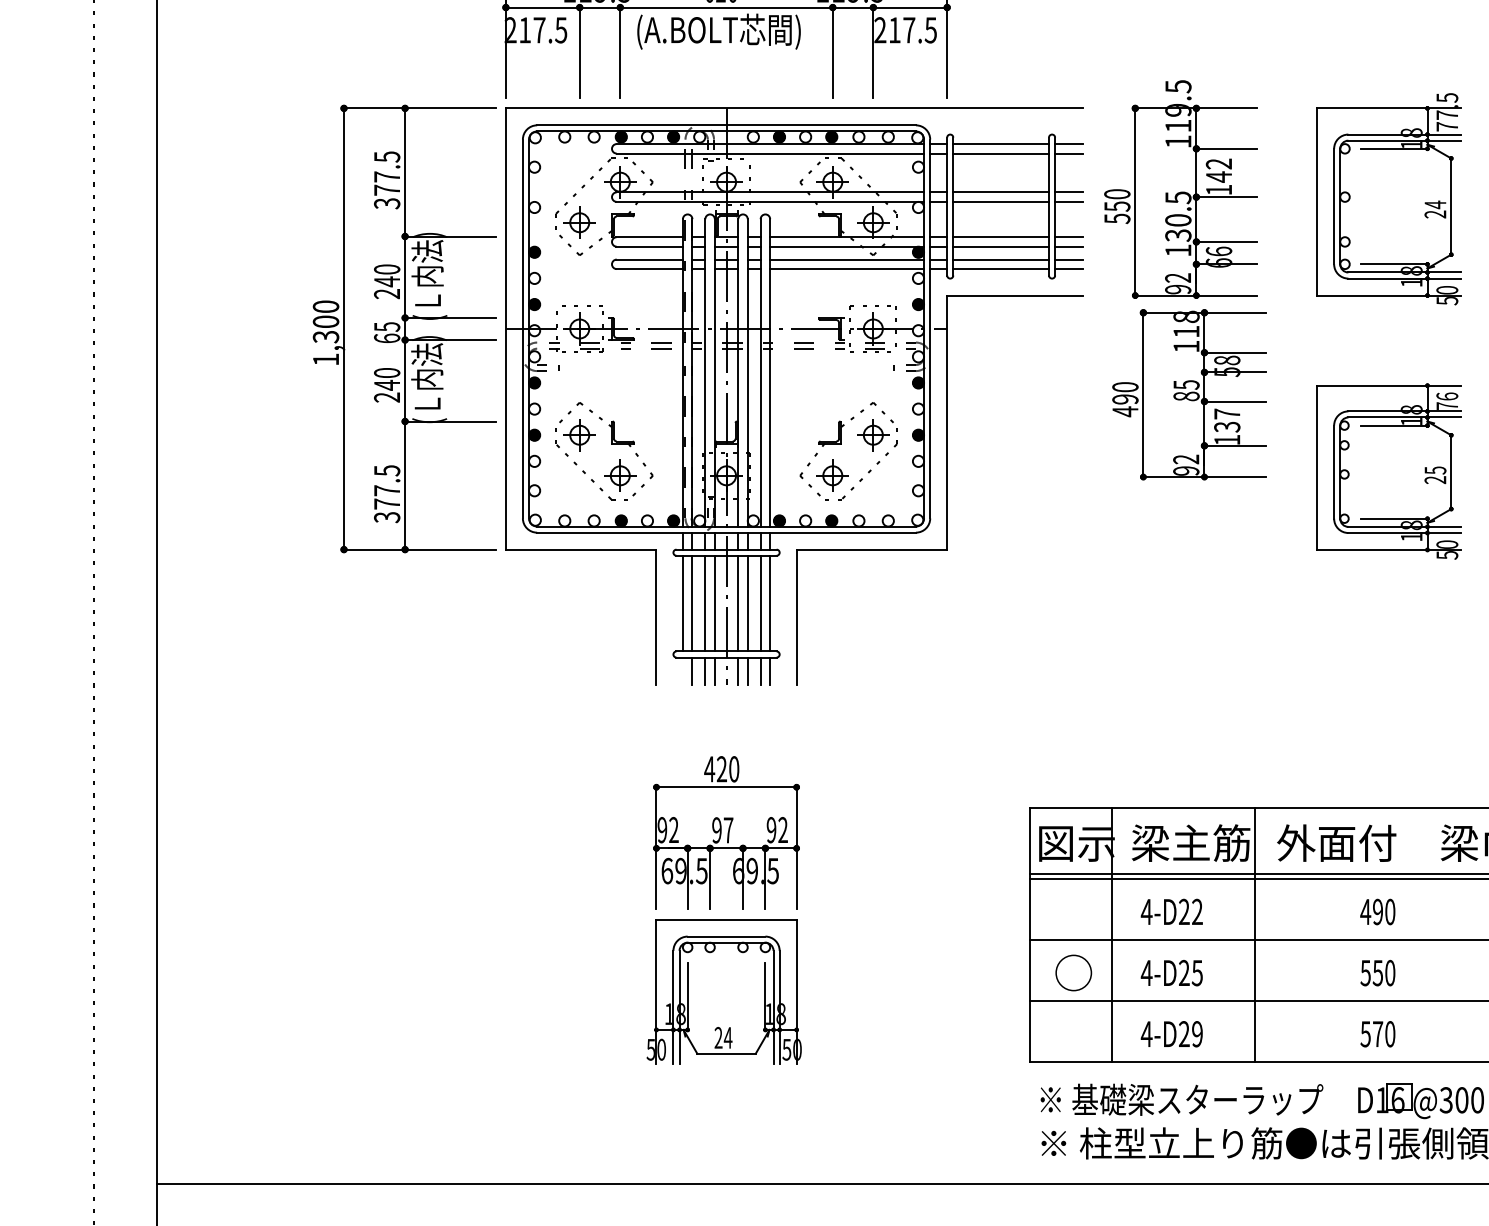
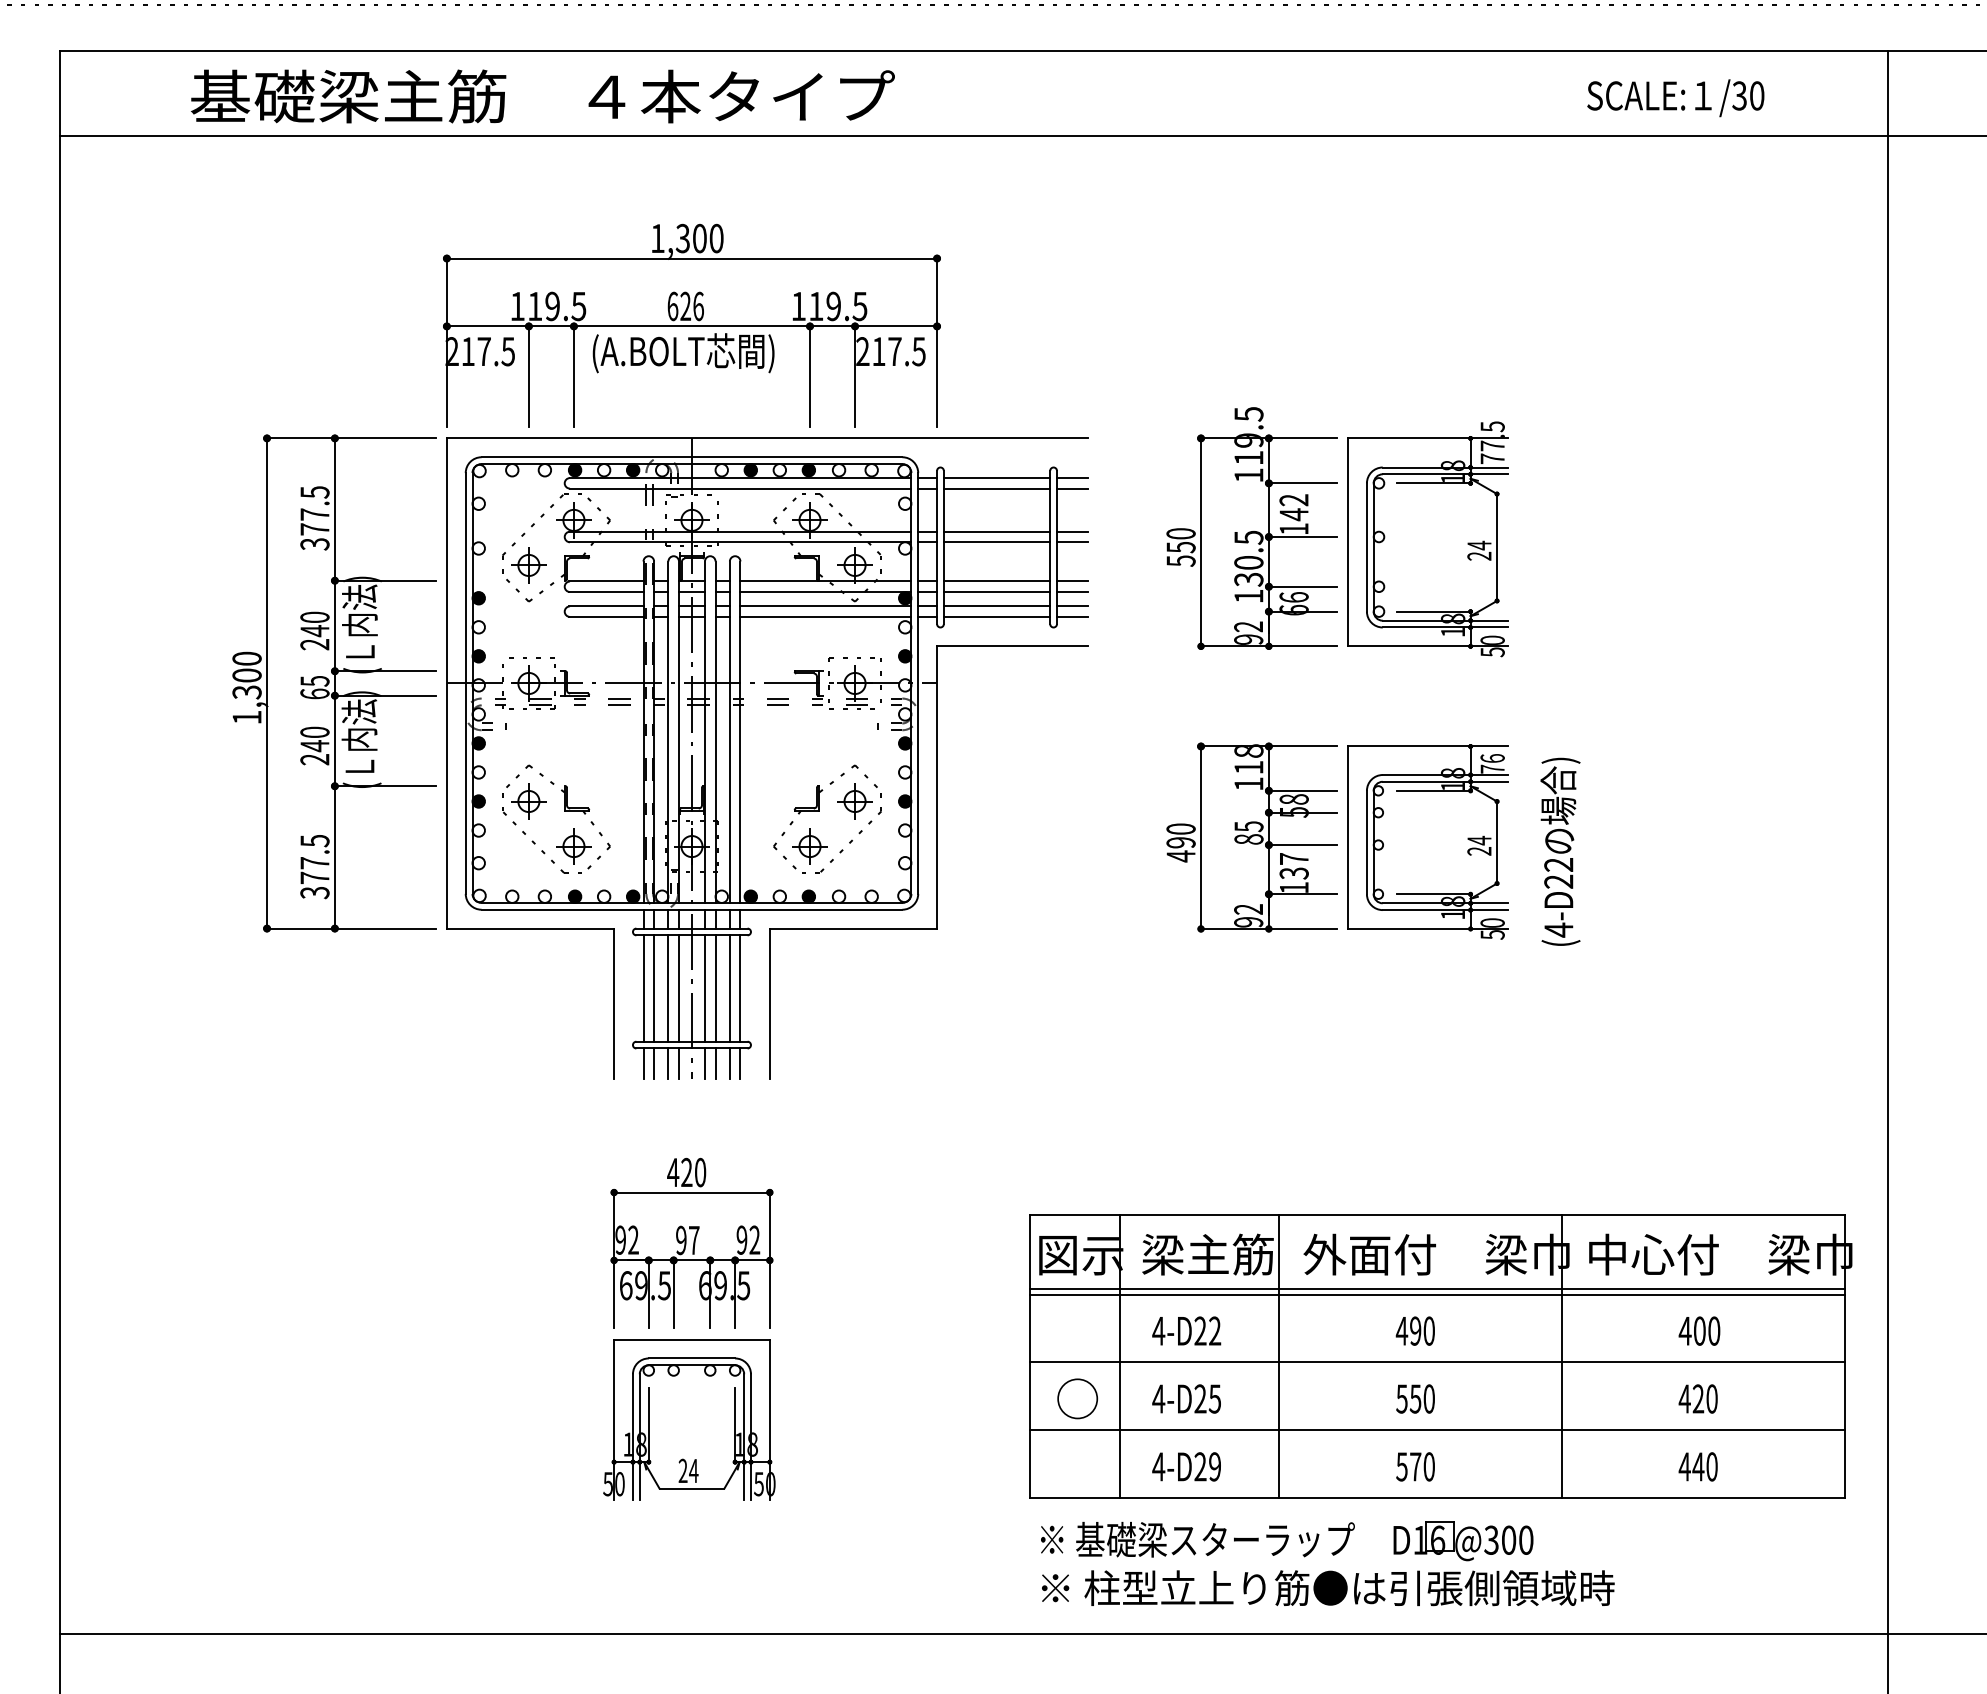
part: (1180, 189) -> (1251, 528), moved
part: (1188, 394) -> (1251, 837), moved
text: (1435, 470) -> (1479, 840), 25 -> 24
line: (682, 671) -> (643, 1063), added

